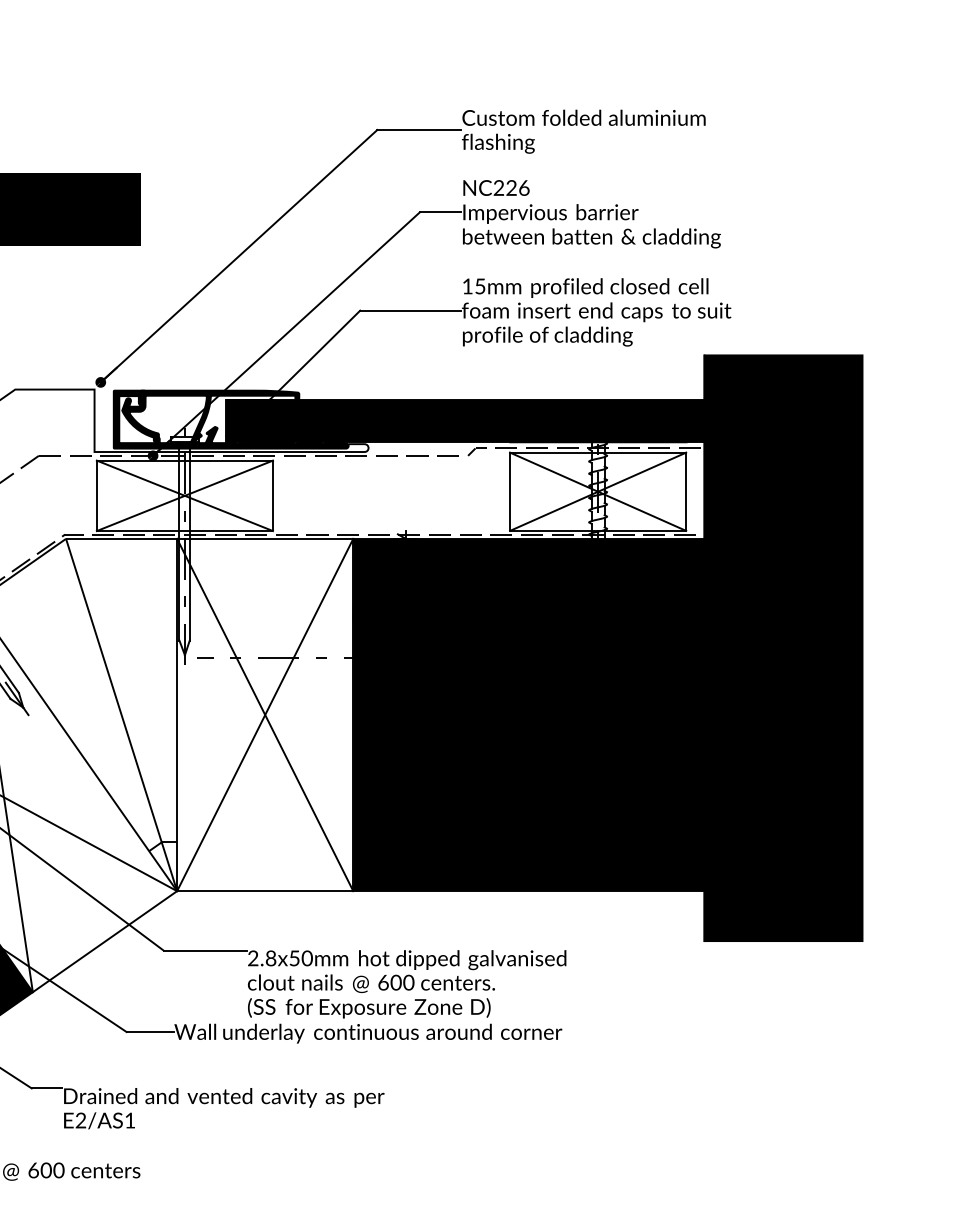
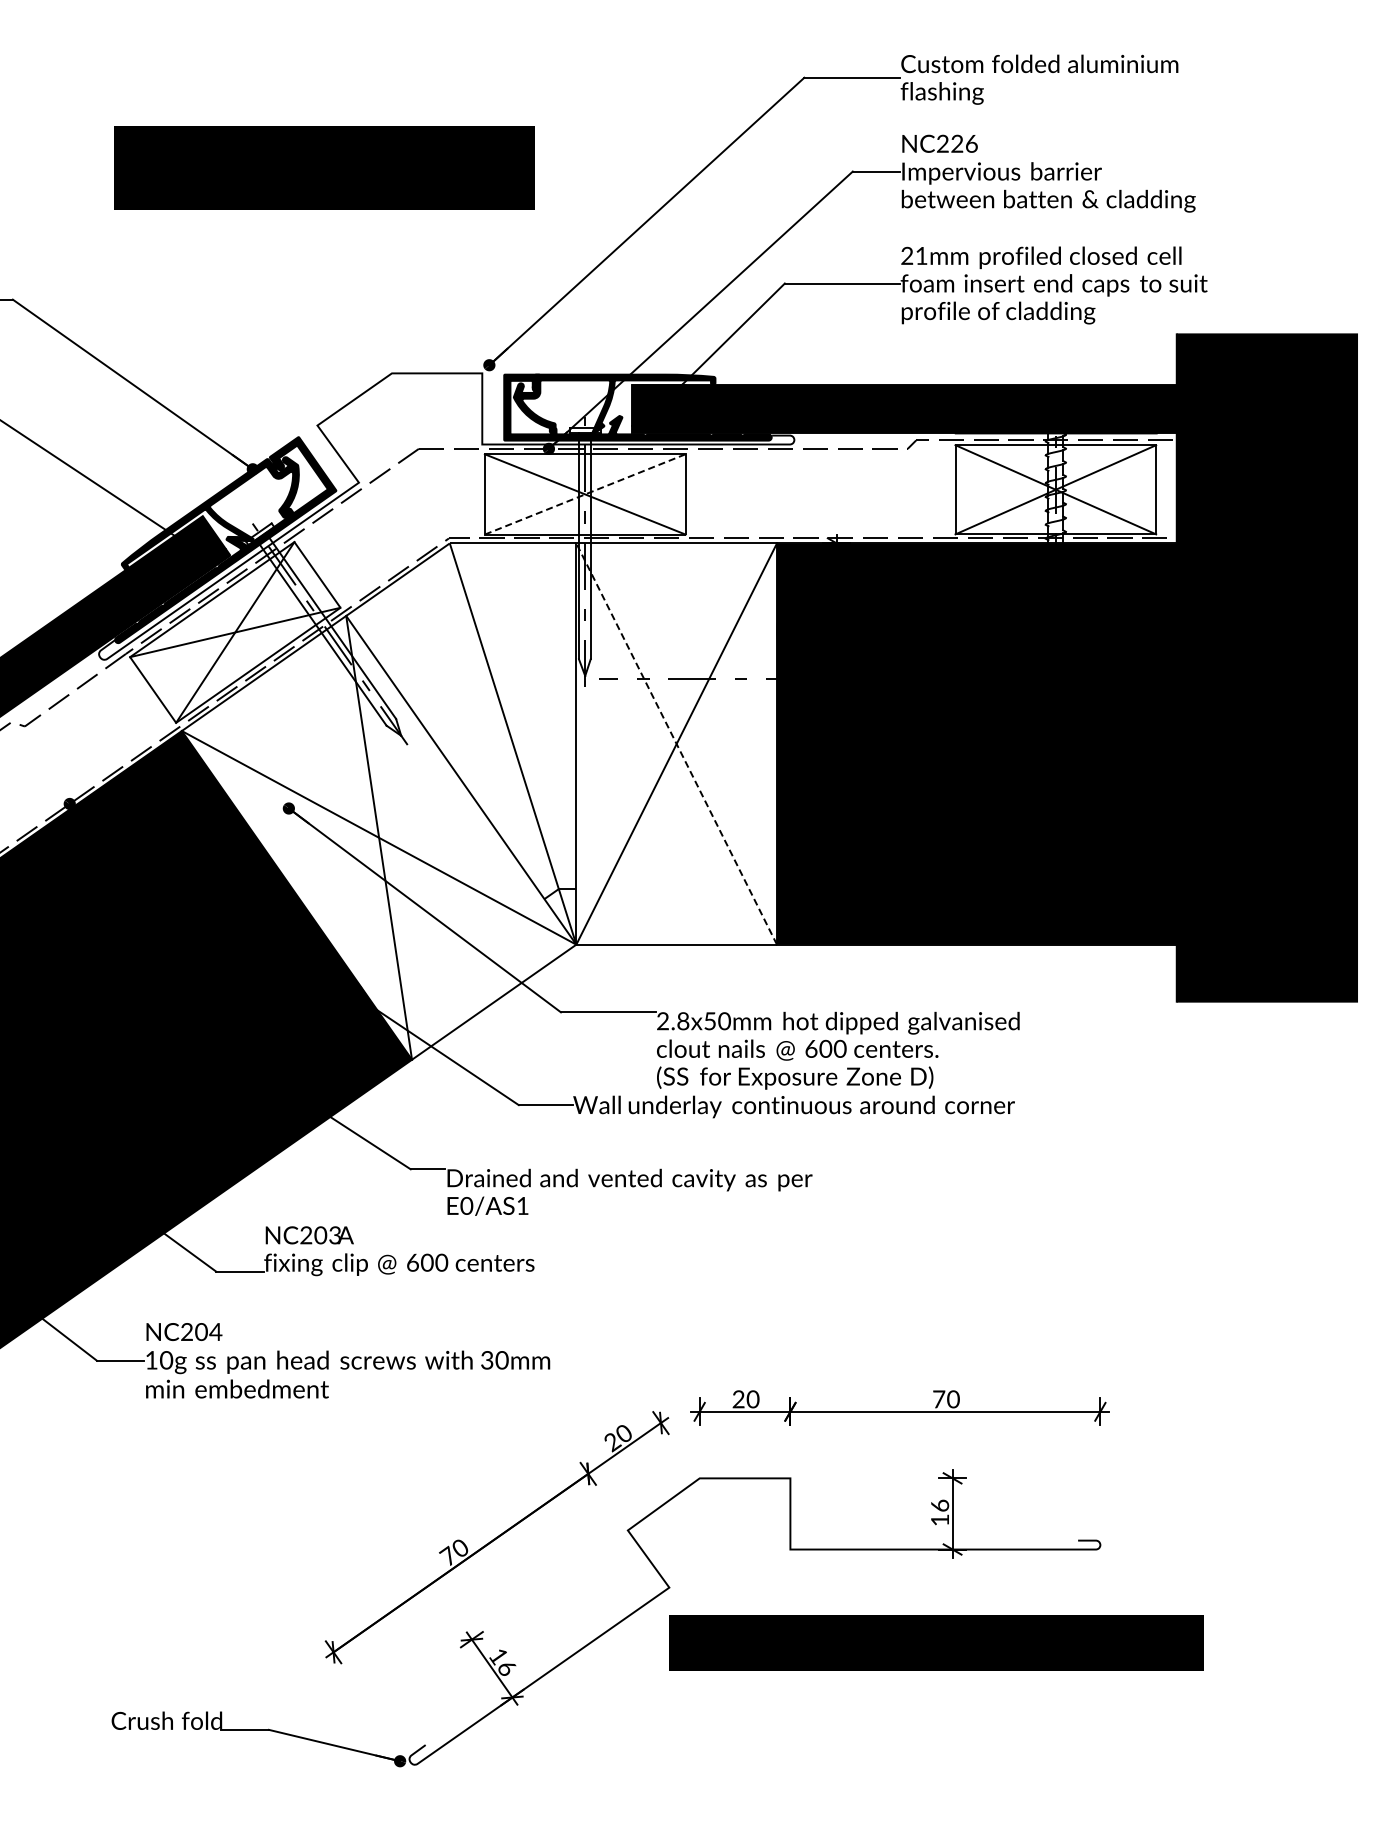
text: (474, 286) -> (914, 255), 15mm -> 21mm
line: (185, 495) -> (585, 494), solid -> dashed
line: (265, 714) -> (676, 743), solid -> dashed
text: (80, 1120) -> (466, 1205), E2/AS1 -> E0/AS1

